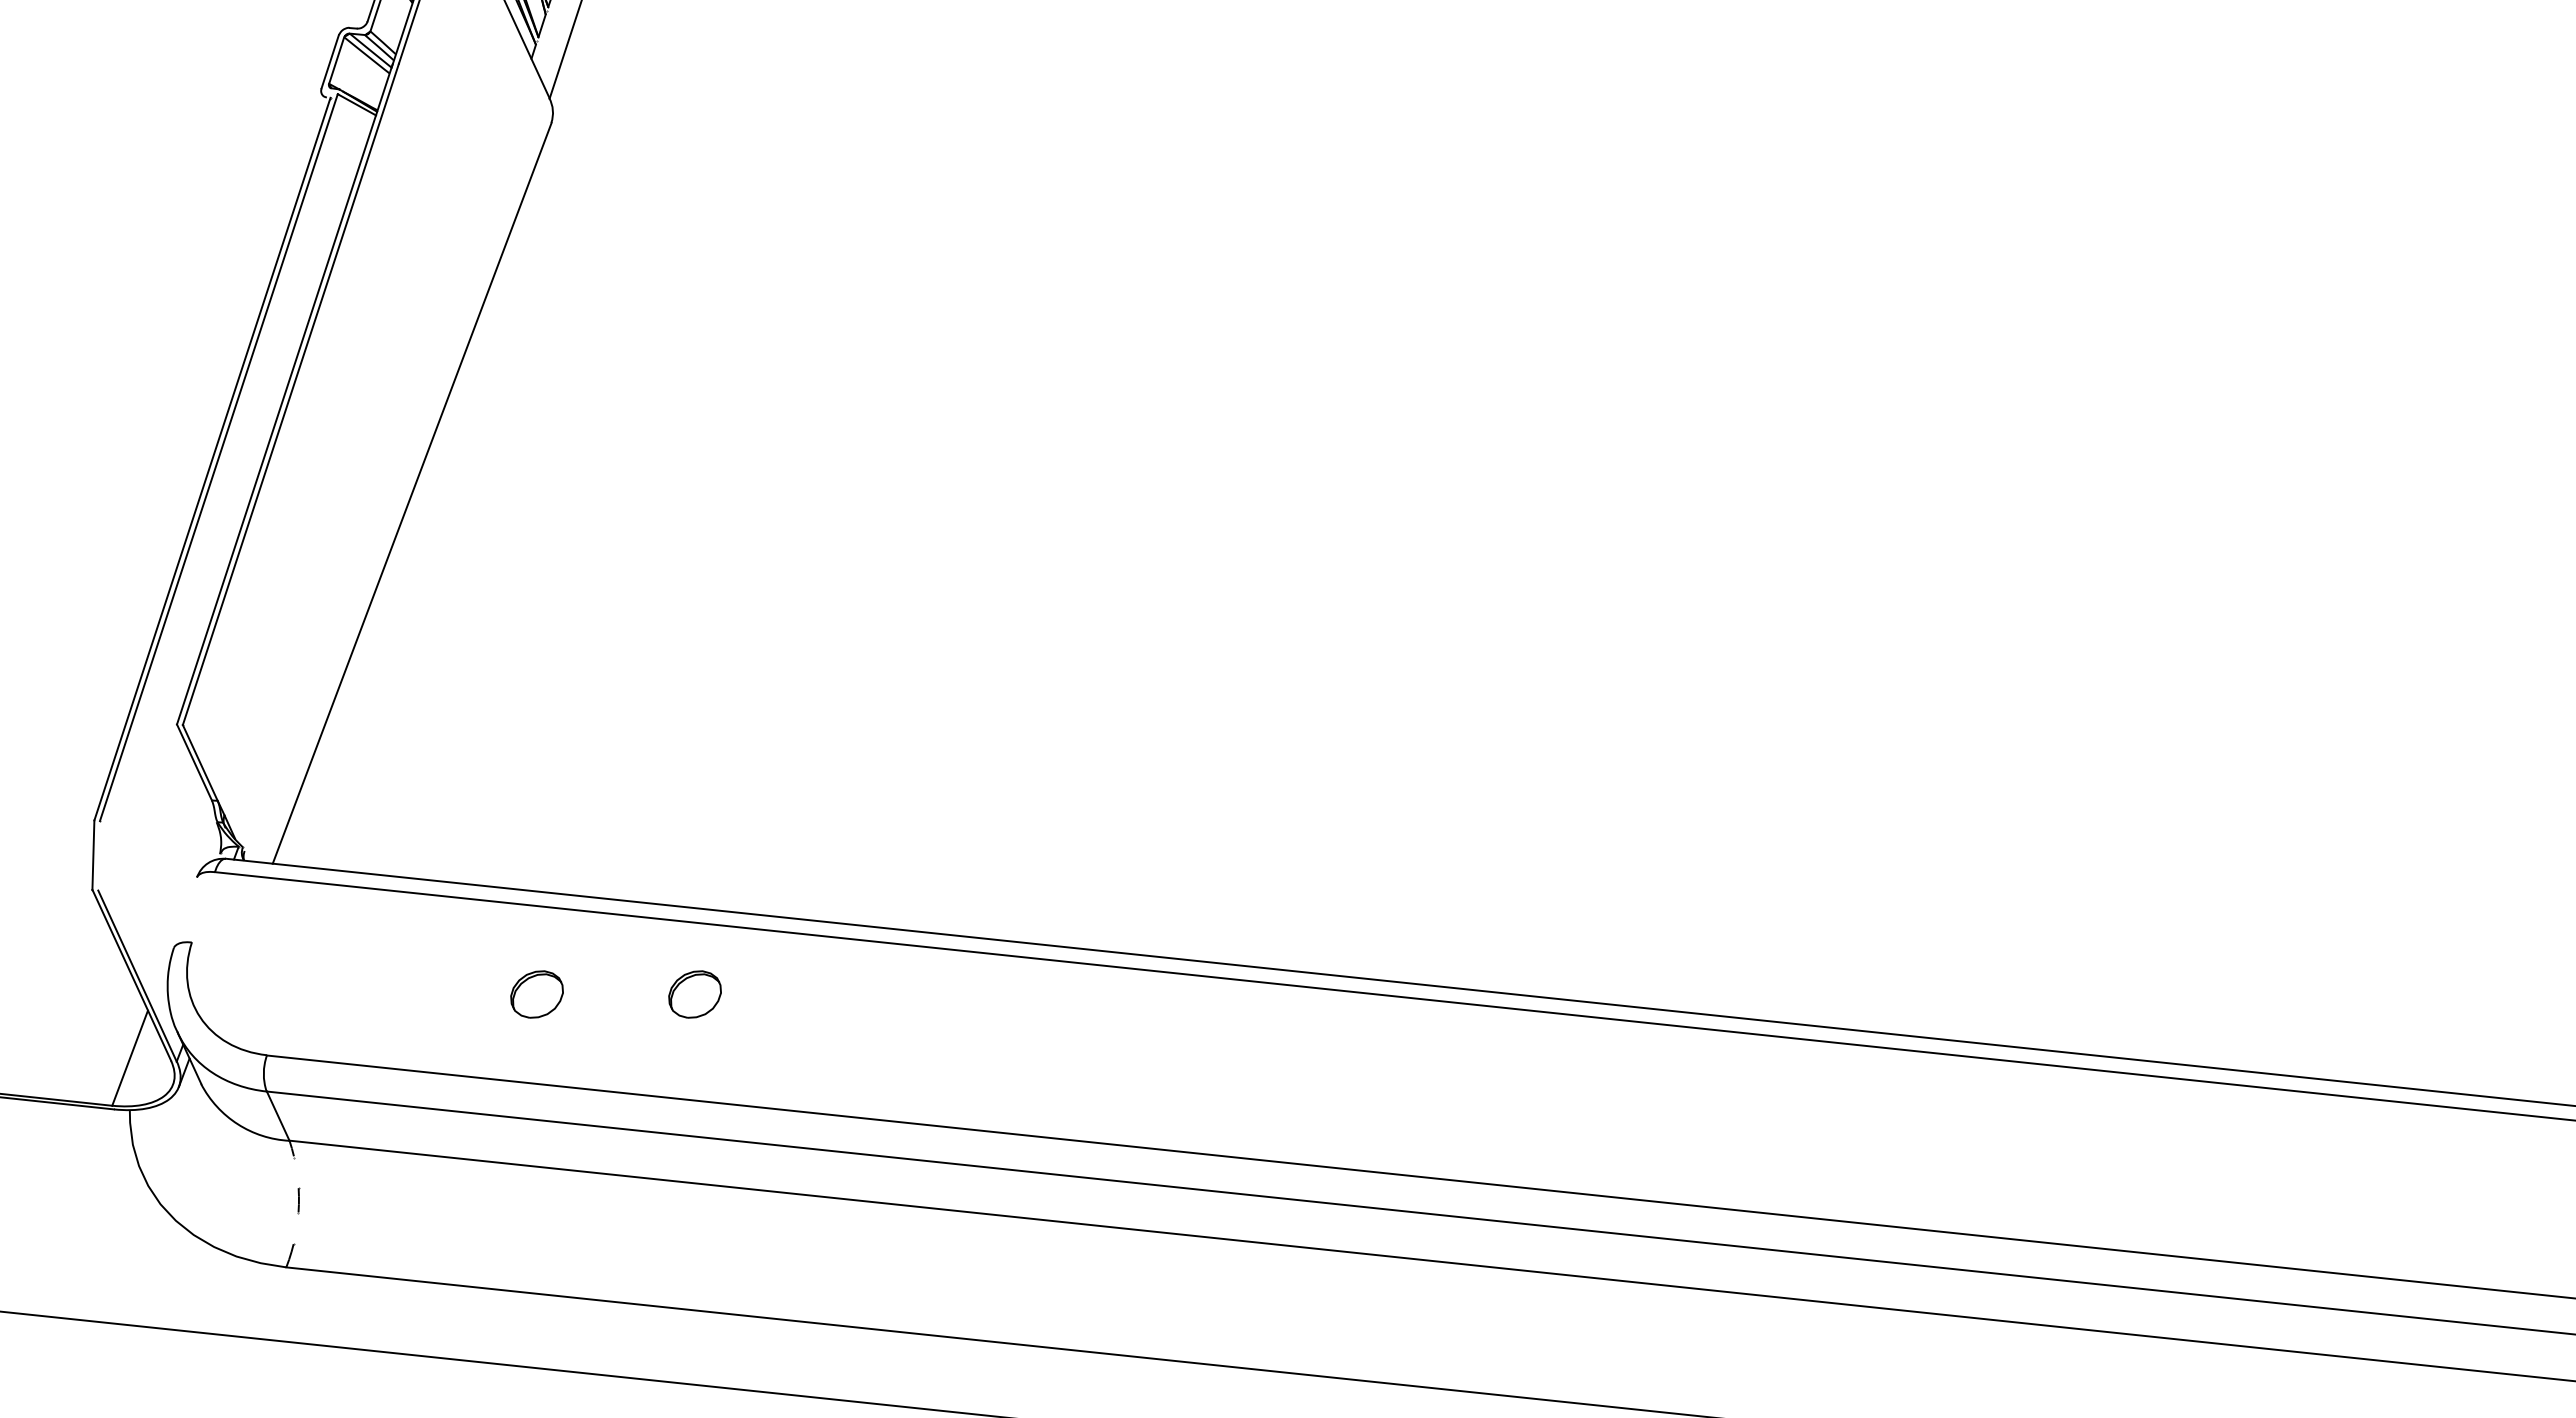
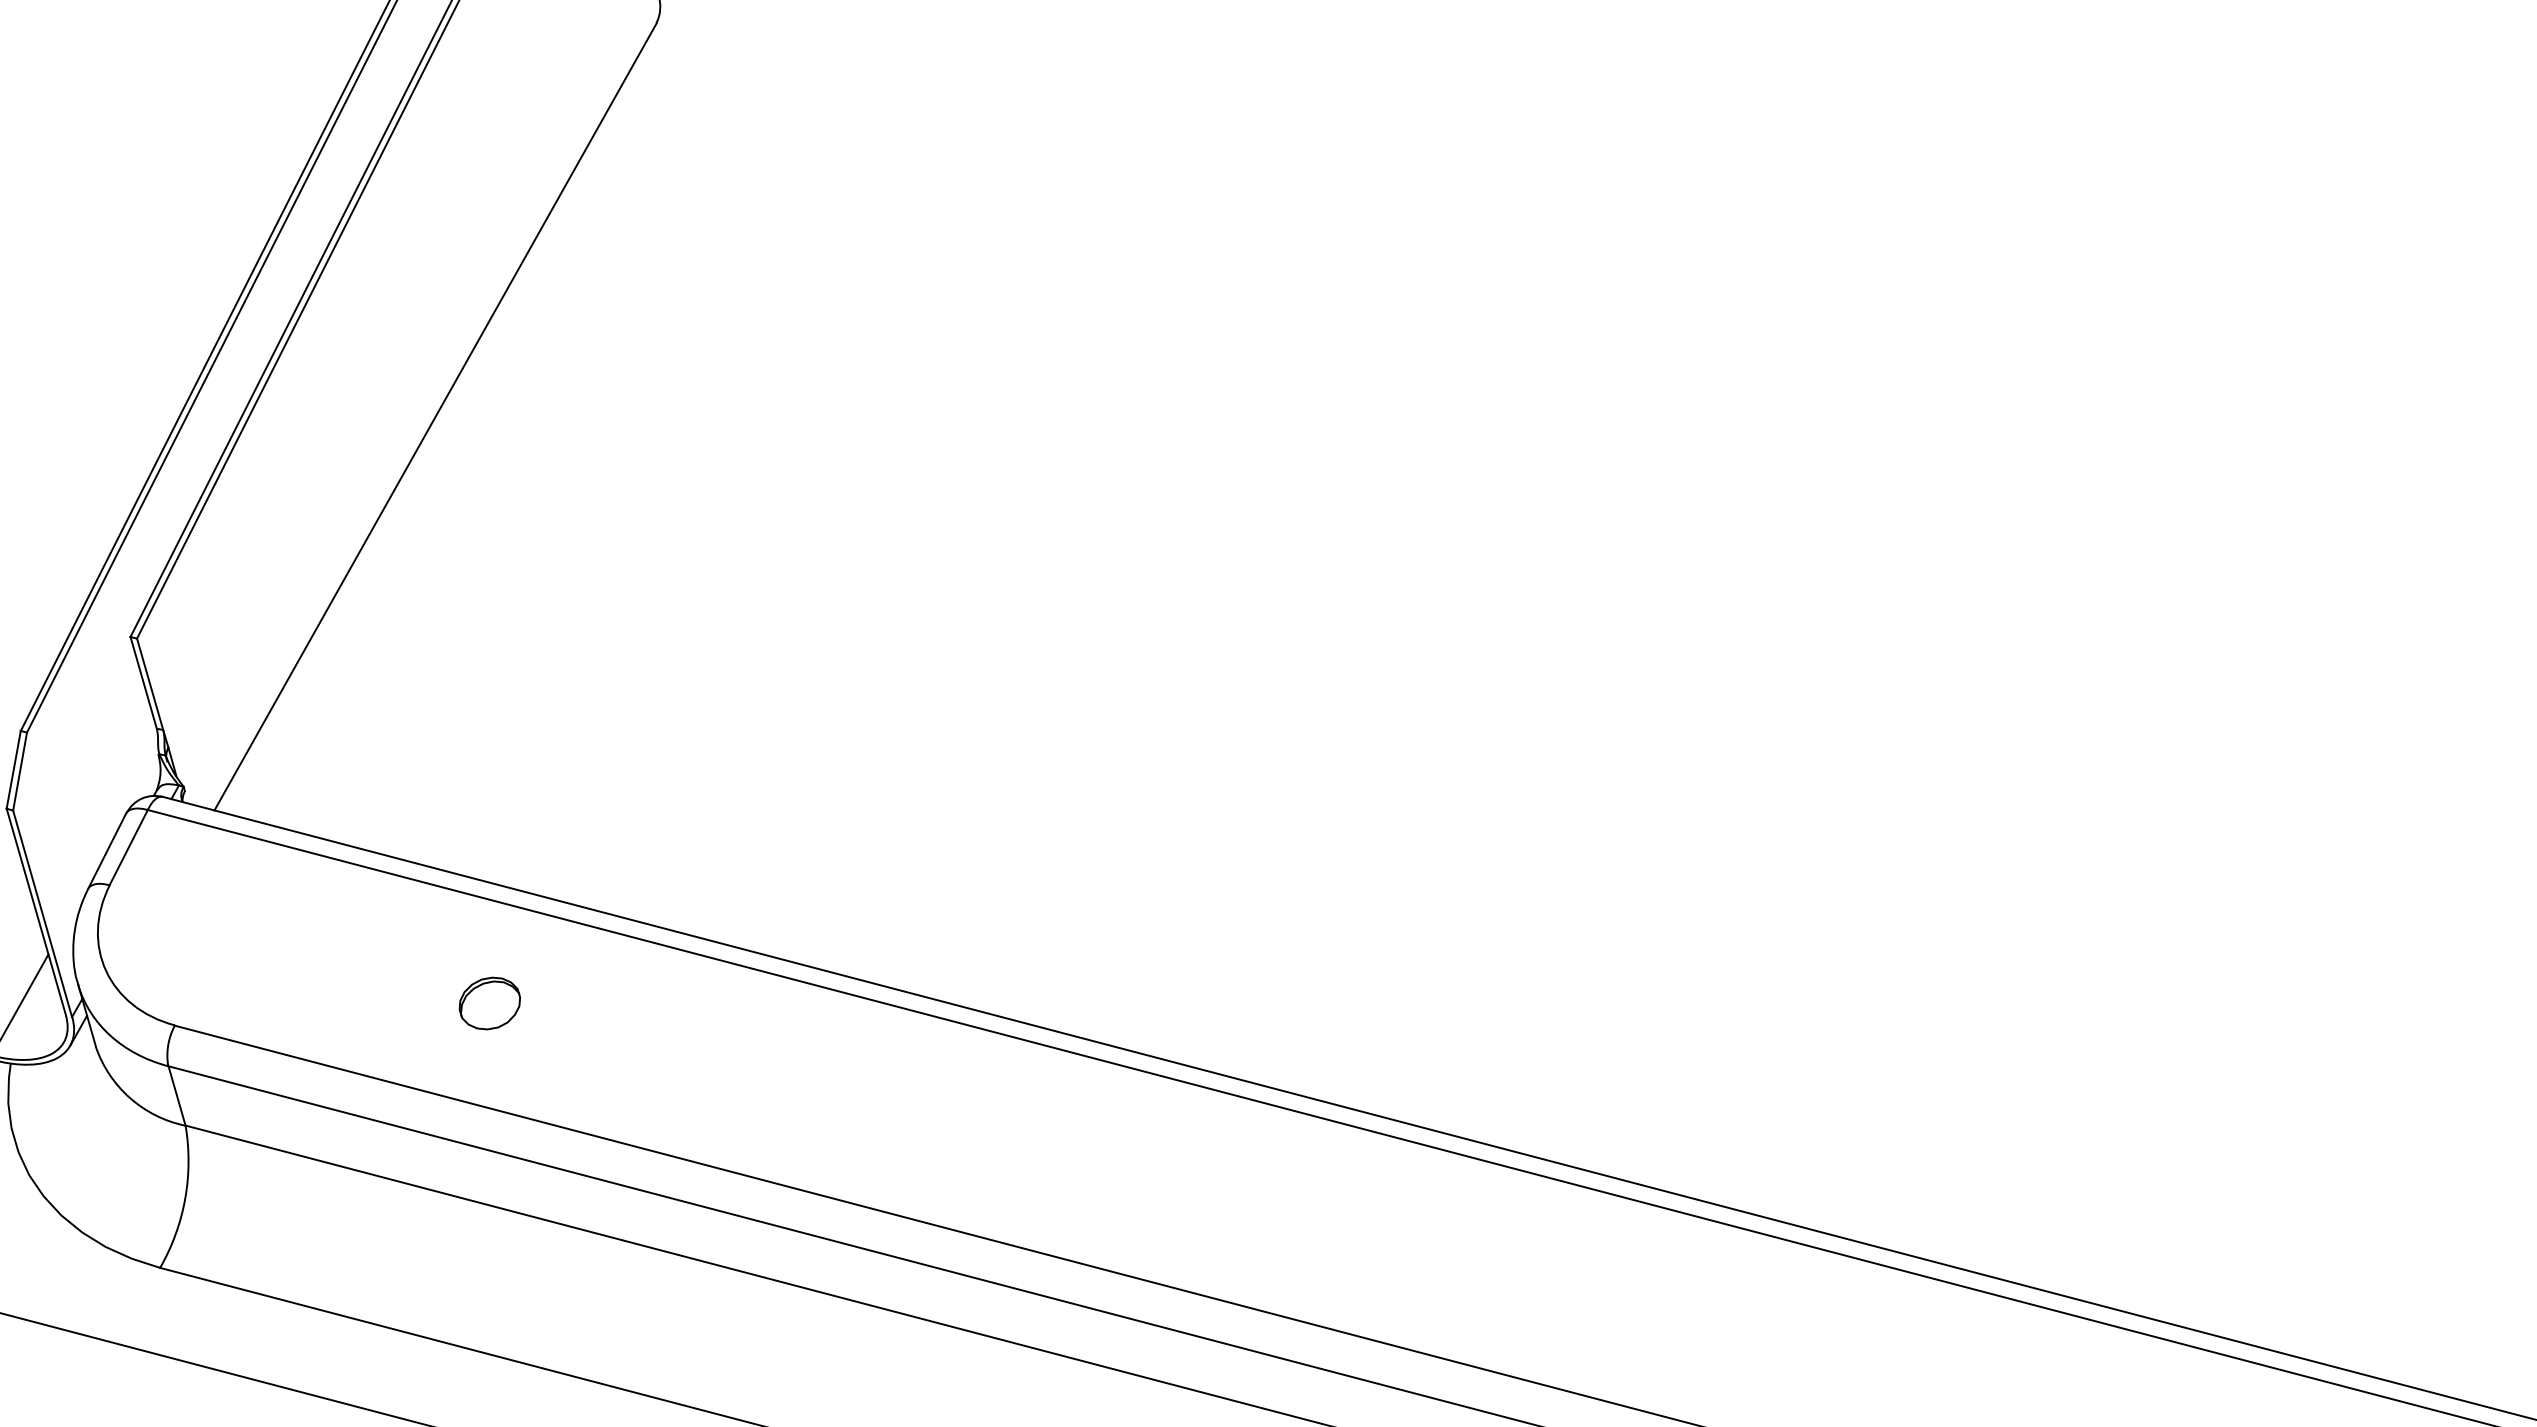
line: (98, 855) -> (19, 771), added
line: (202, 907) -> (127, 847), added
line: (184, 912) -> (106, 850), added
part: (694, 994) -> (667, 1030), removed
arc: (298, 1204) -> (184, 1199), dashed -> solid

